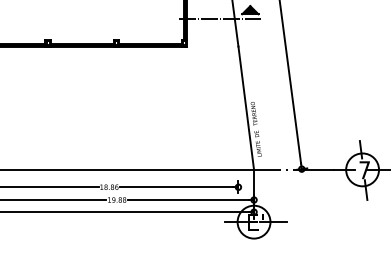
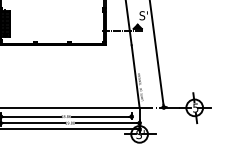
text: (364, 169) -> (195, 107), 7 -> 5
text: (255, 222) -> (140, 134), E' -> S'

